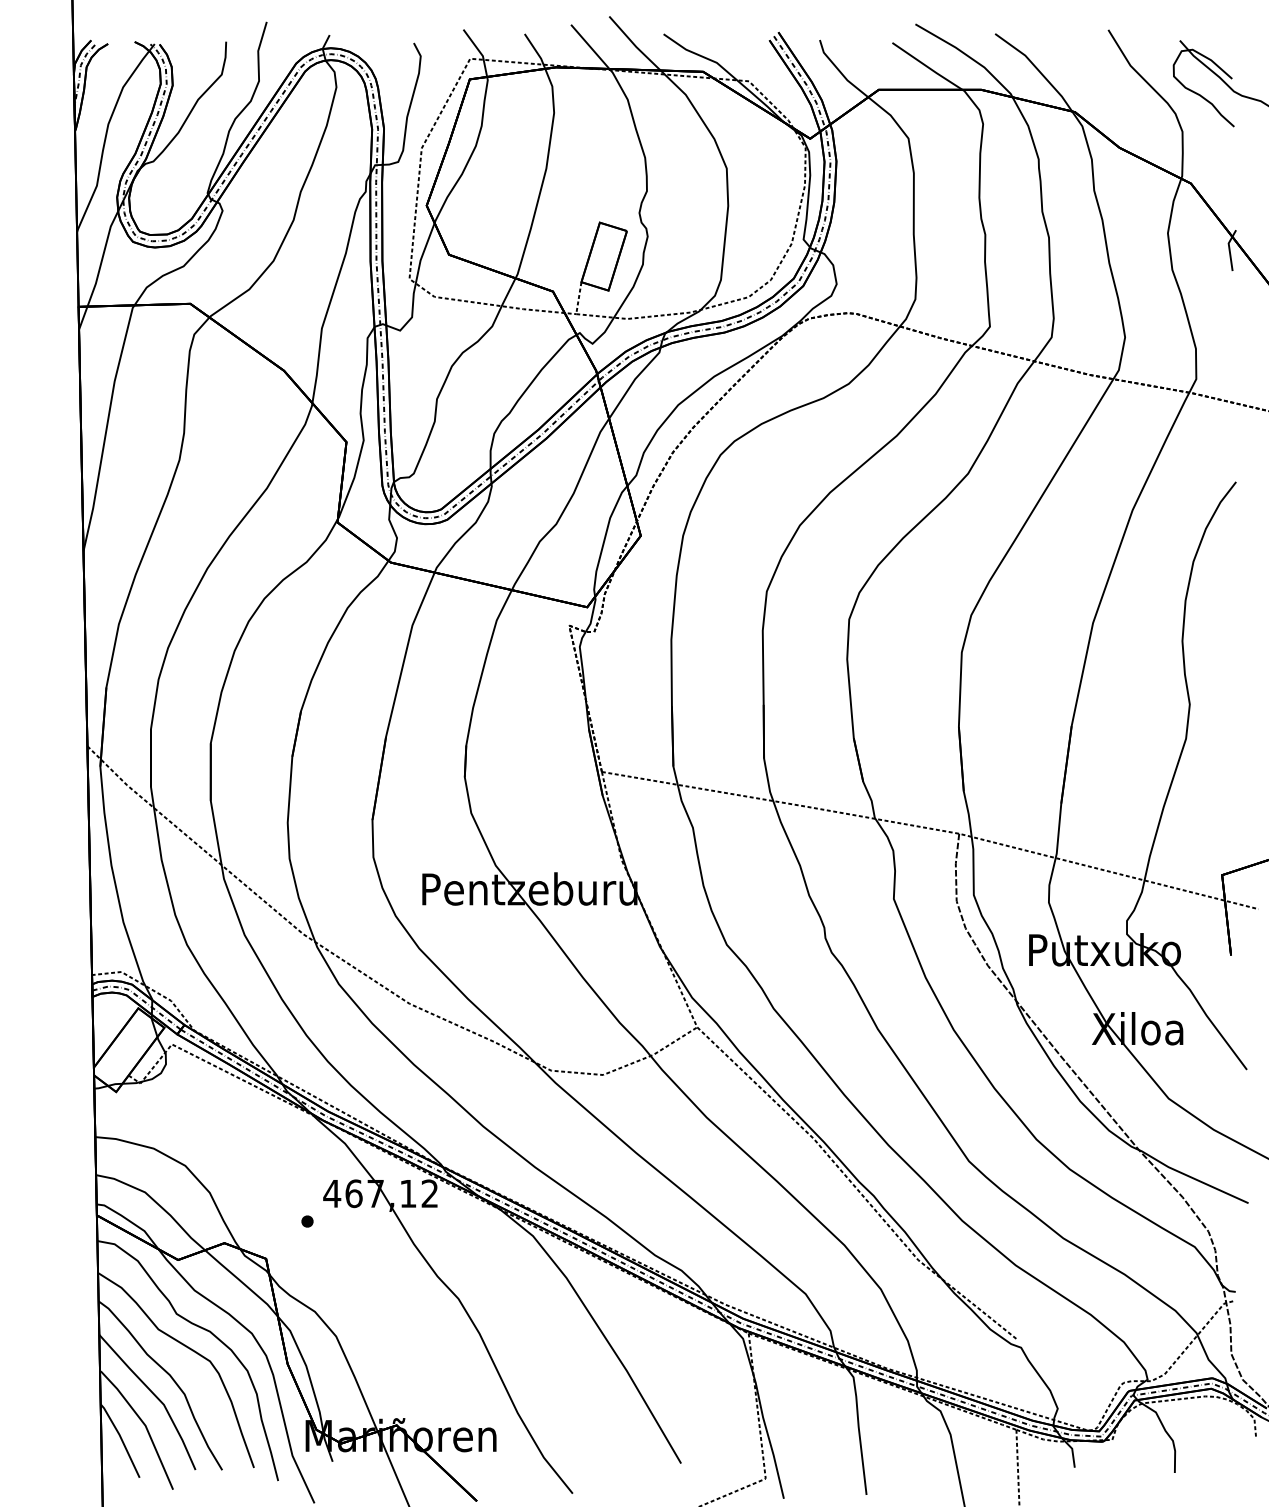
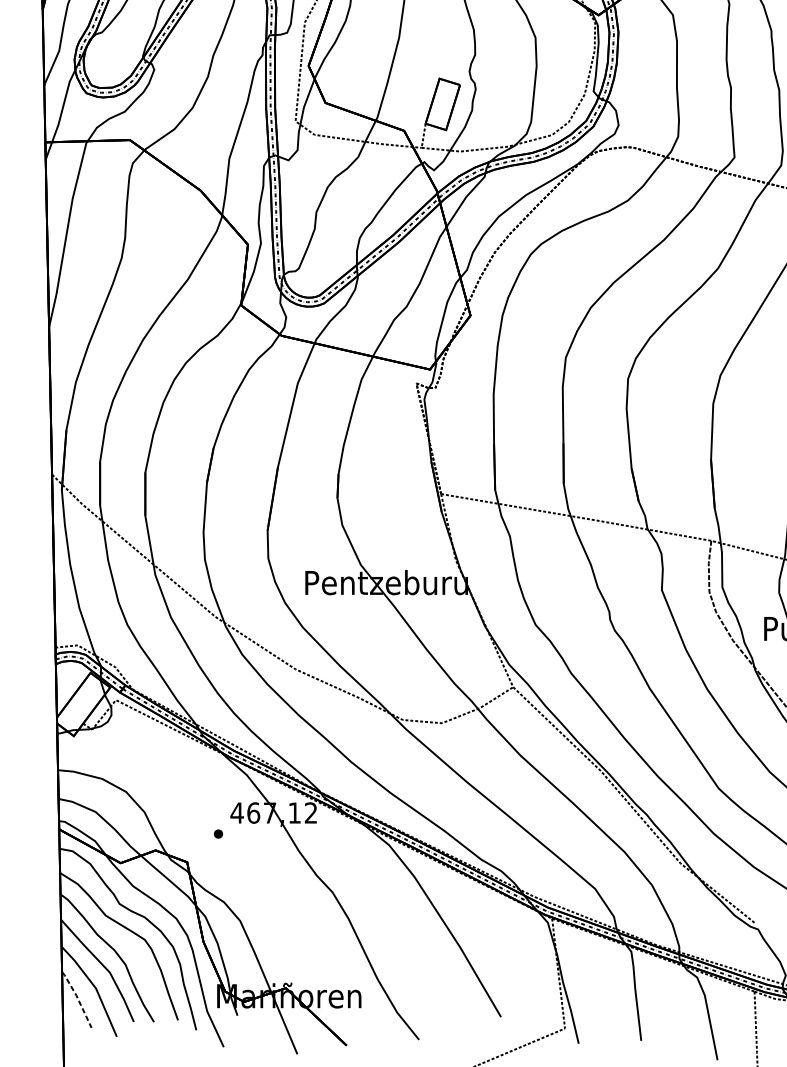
line: (121, 1439) -> (77, 998), solid -> dashed

